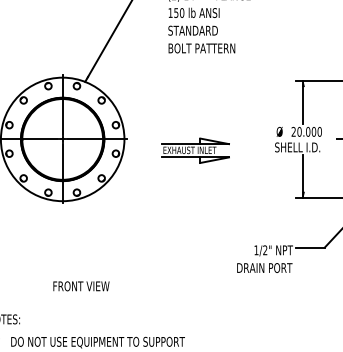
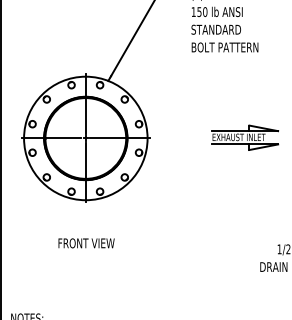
part: (195, 150) -> (244, 137), moved
text: (81, 286) -> (86, 243), moved

